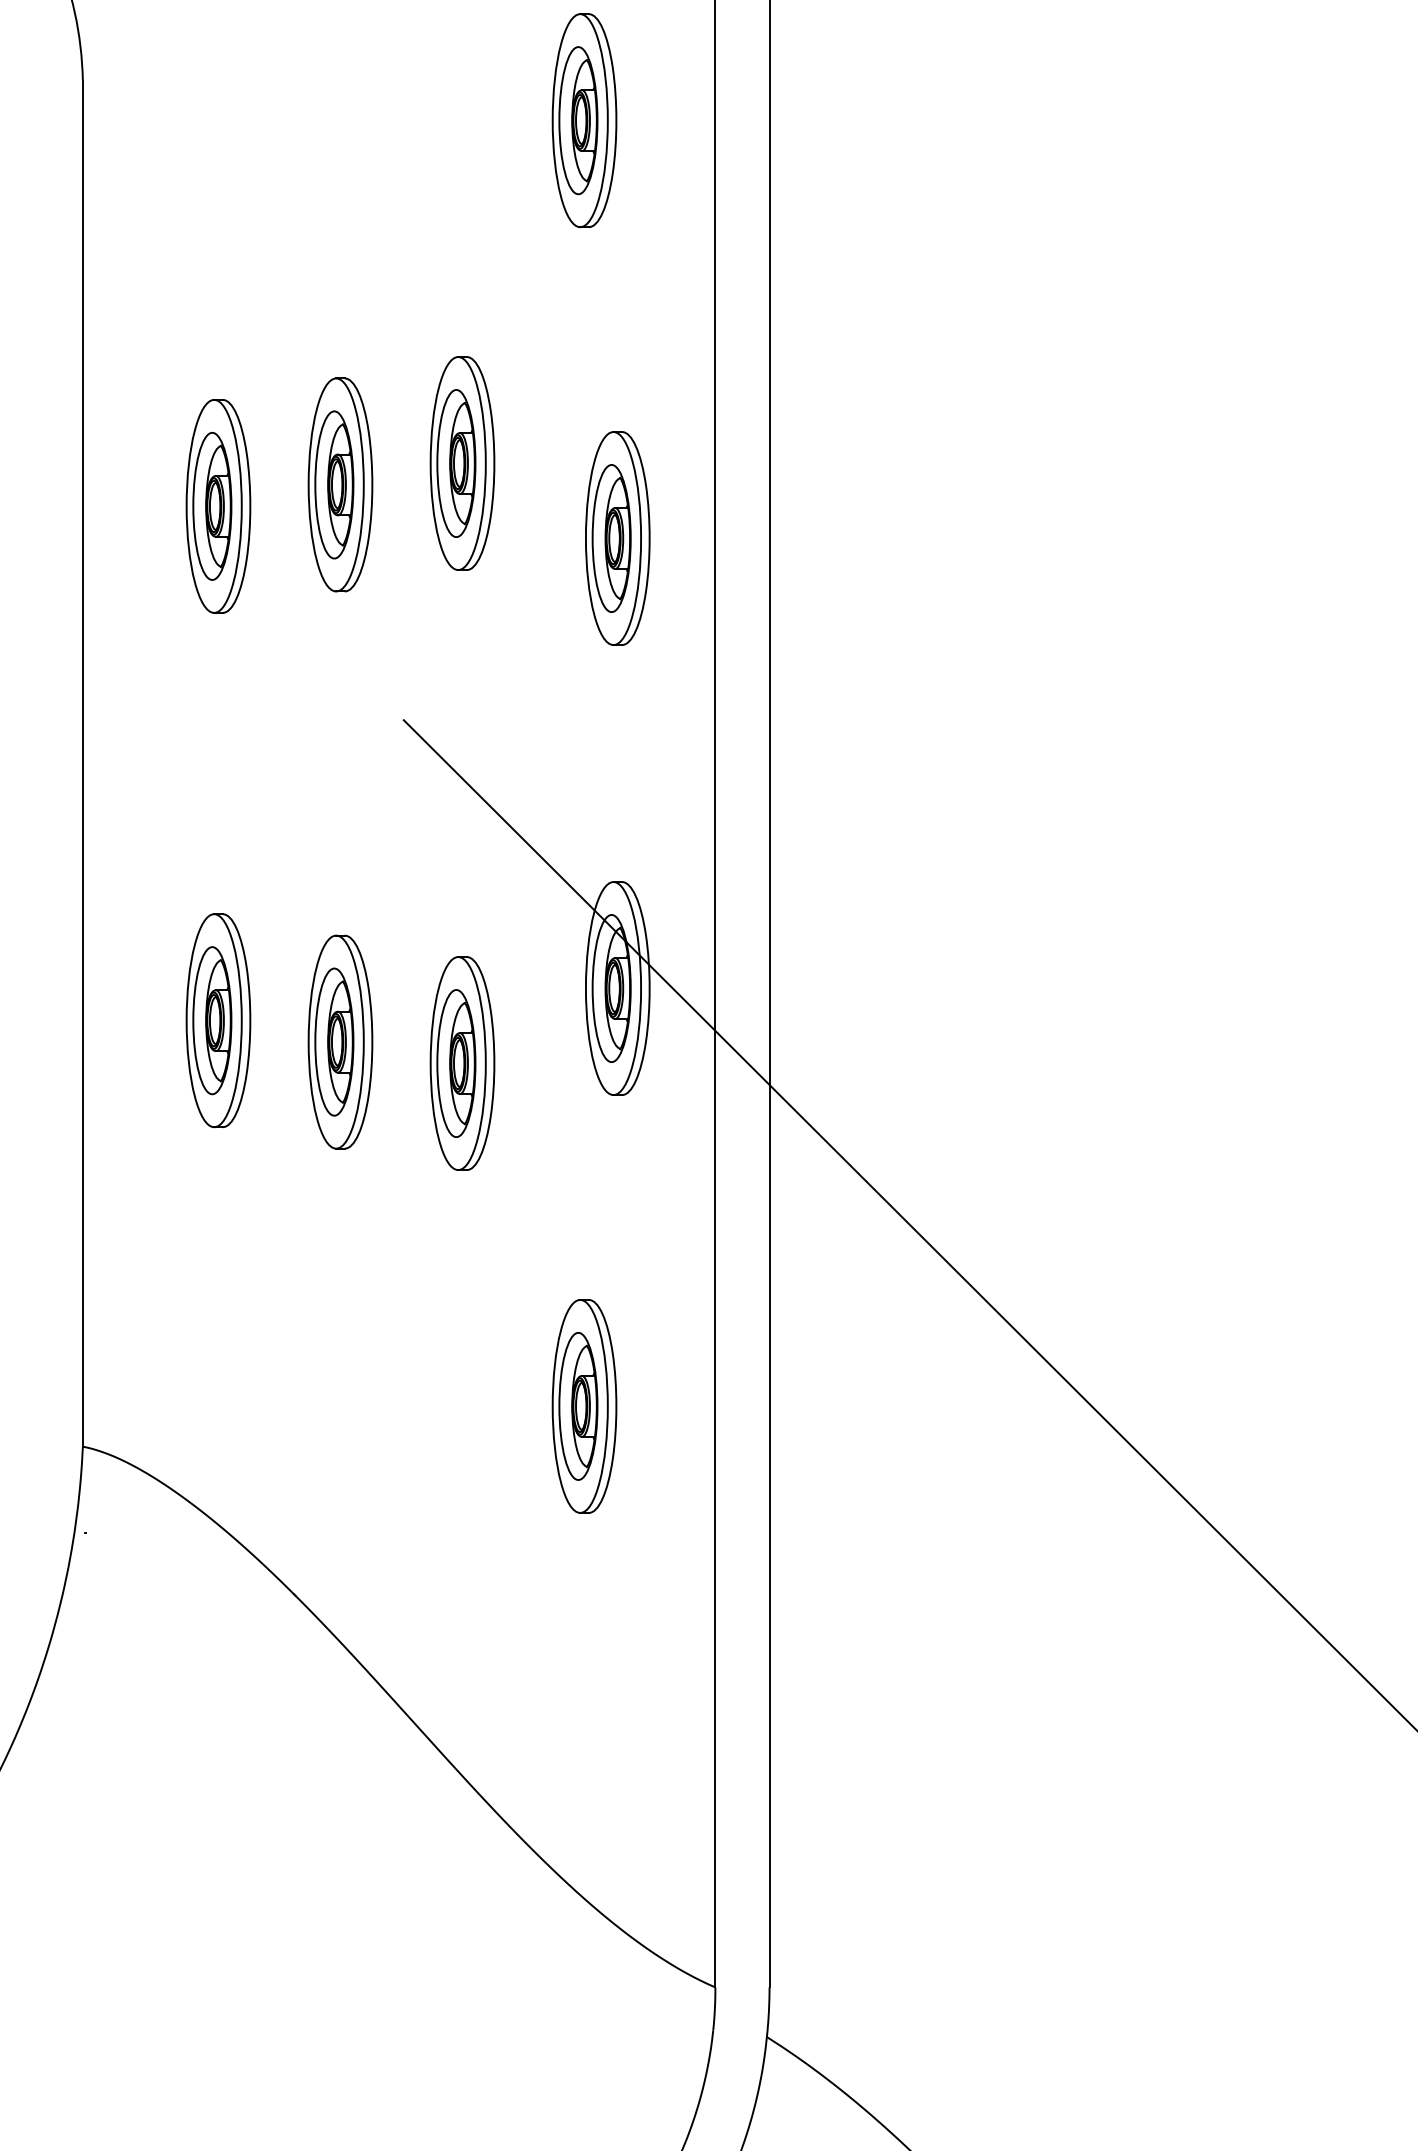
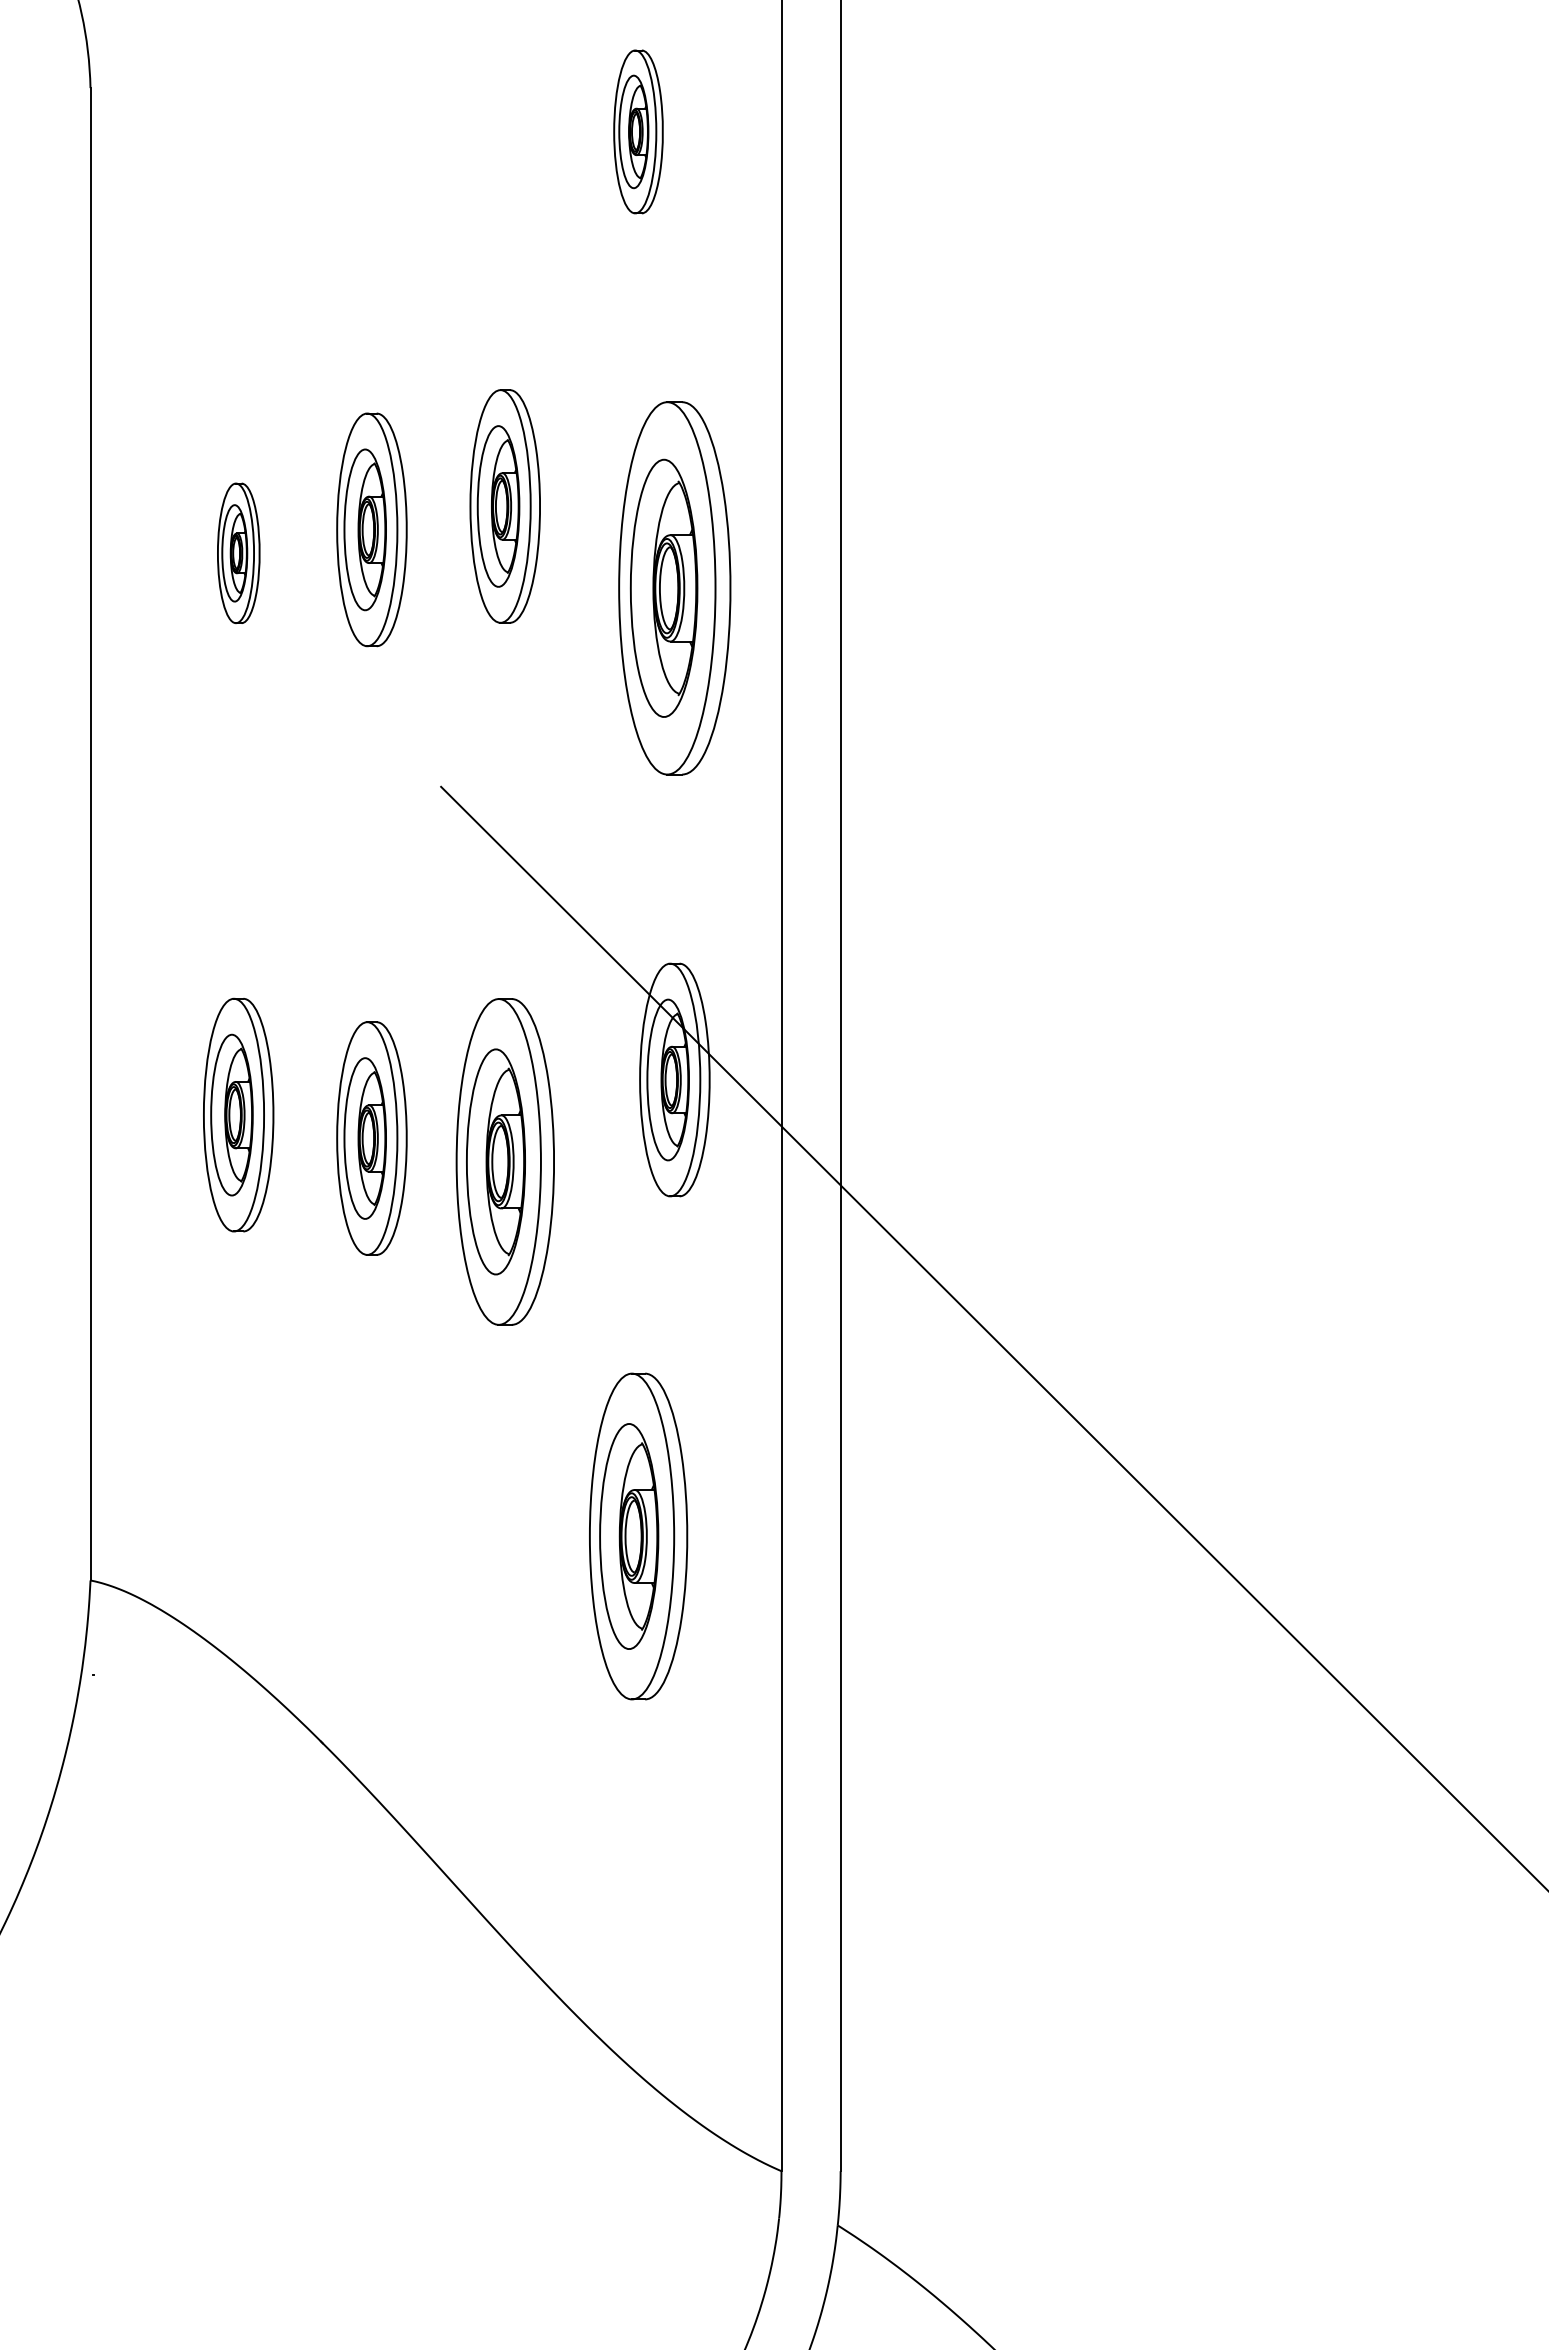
part: (584, 120) -> (638, 131), size x0.7
part: (218, 506) -> (238, 553), size x0.6
part: (617, 538) -> (674, 588), size x1.6
part: (461, 1063) -> (504, 1161), size x1.4
part: (584, 1406) -> (638, 1536), size x1.4

